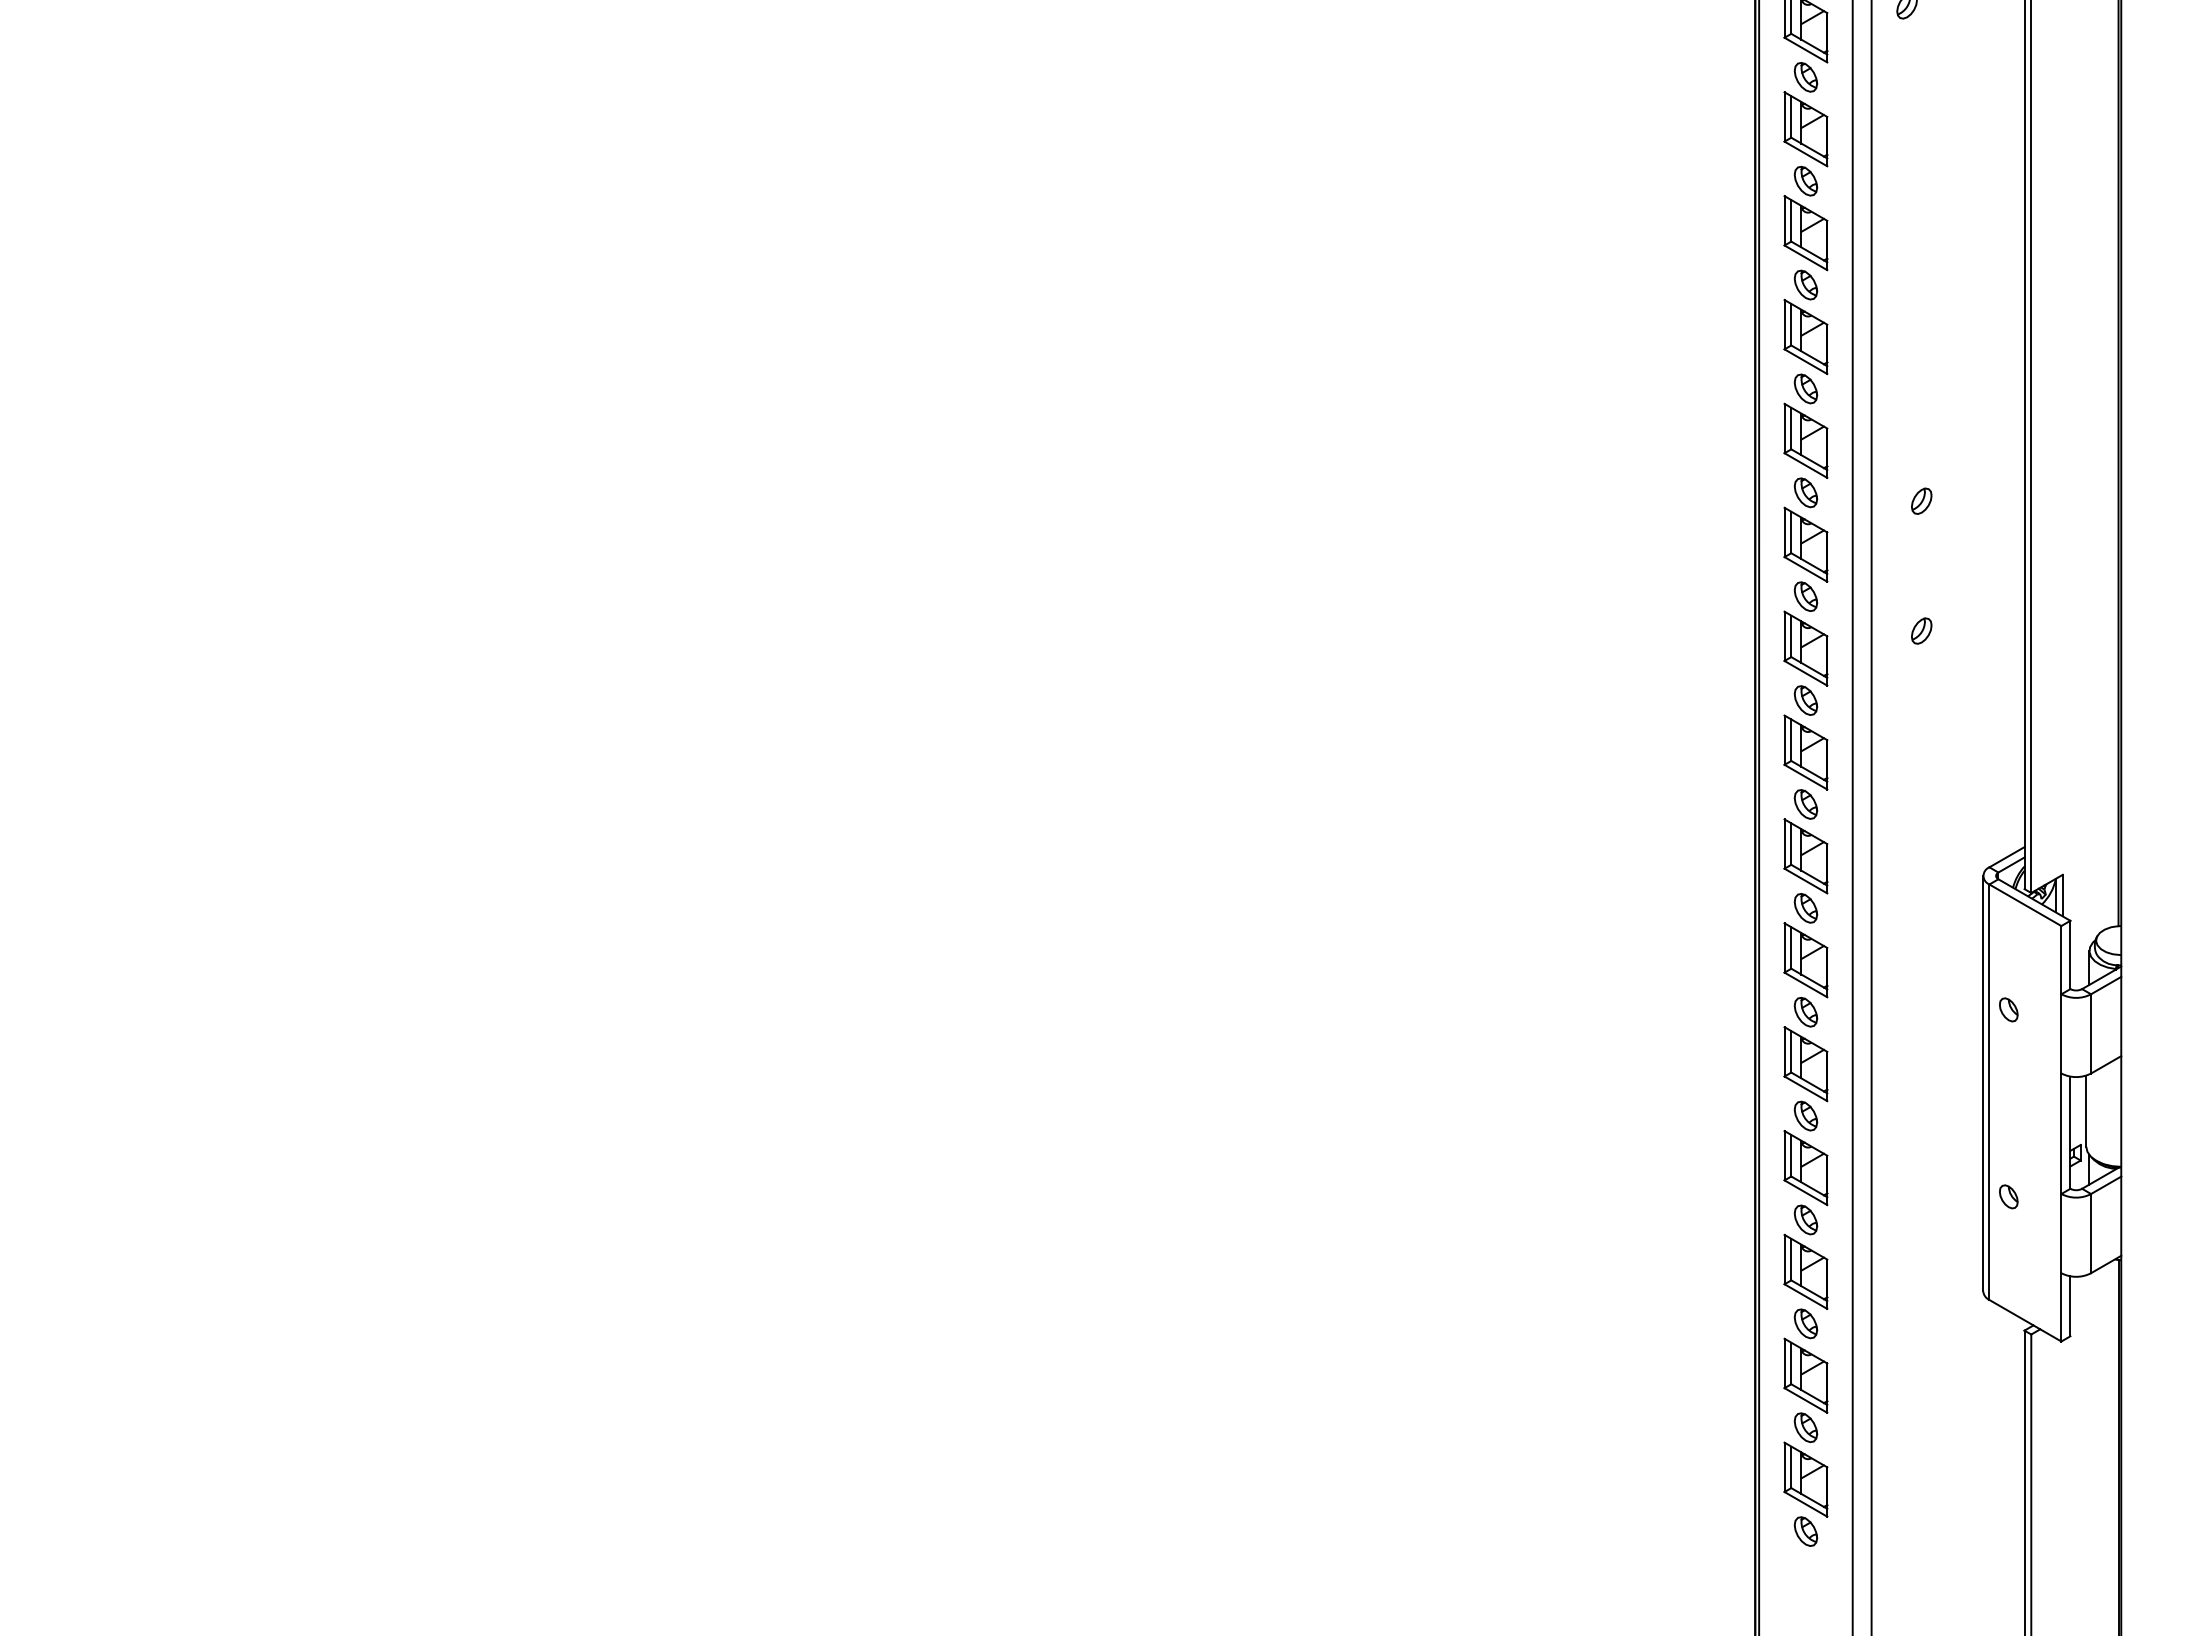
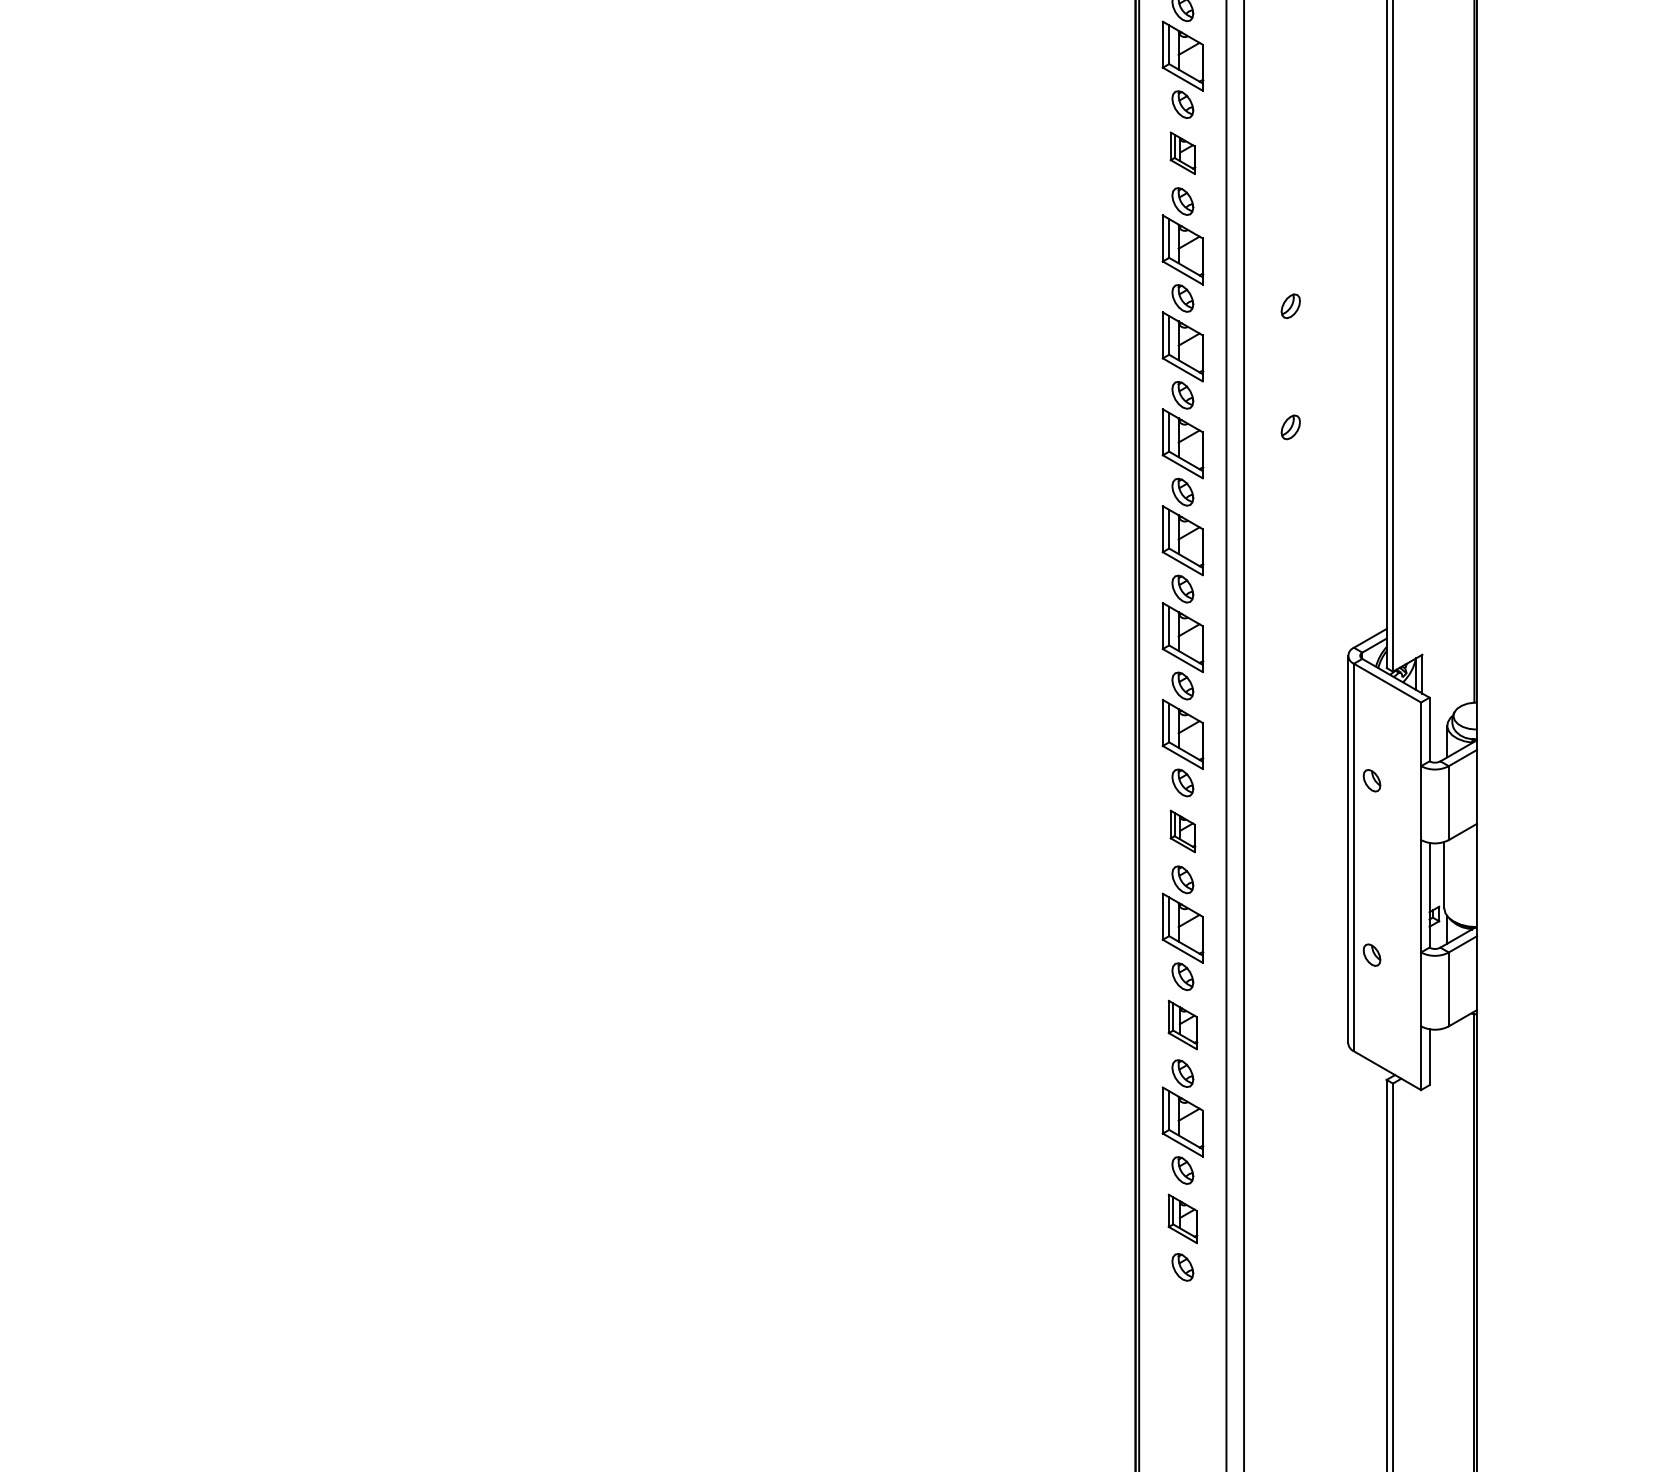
part: (1805, 337) -> (1182, 153), size x0.6
part: (1805, 1064) -> (1182, 831), size x0.6
part: (1805, 1271) -> (1182, 1024), size x0.7
part: (1805, 1479) -> (1182, 1218), size x0.7

